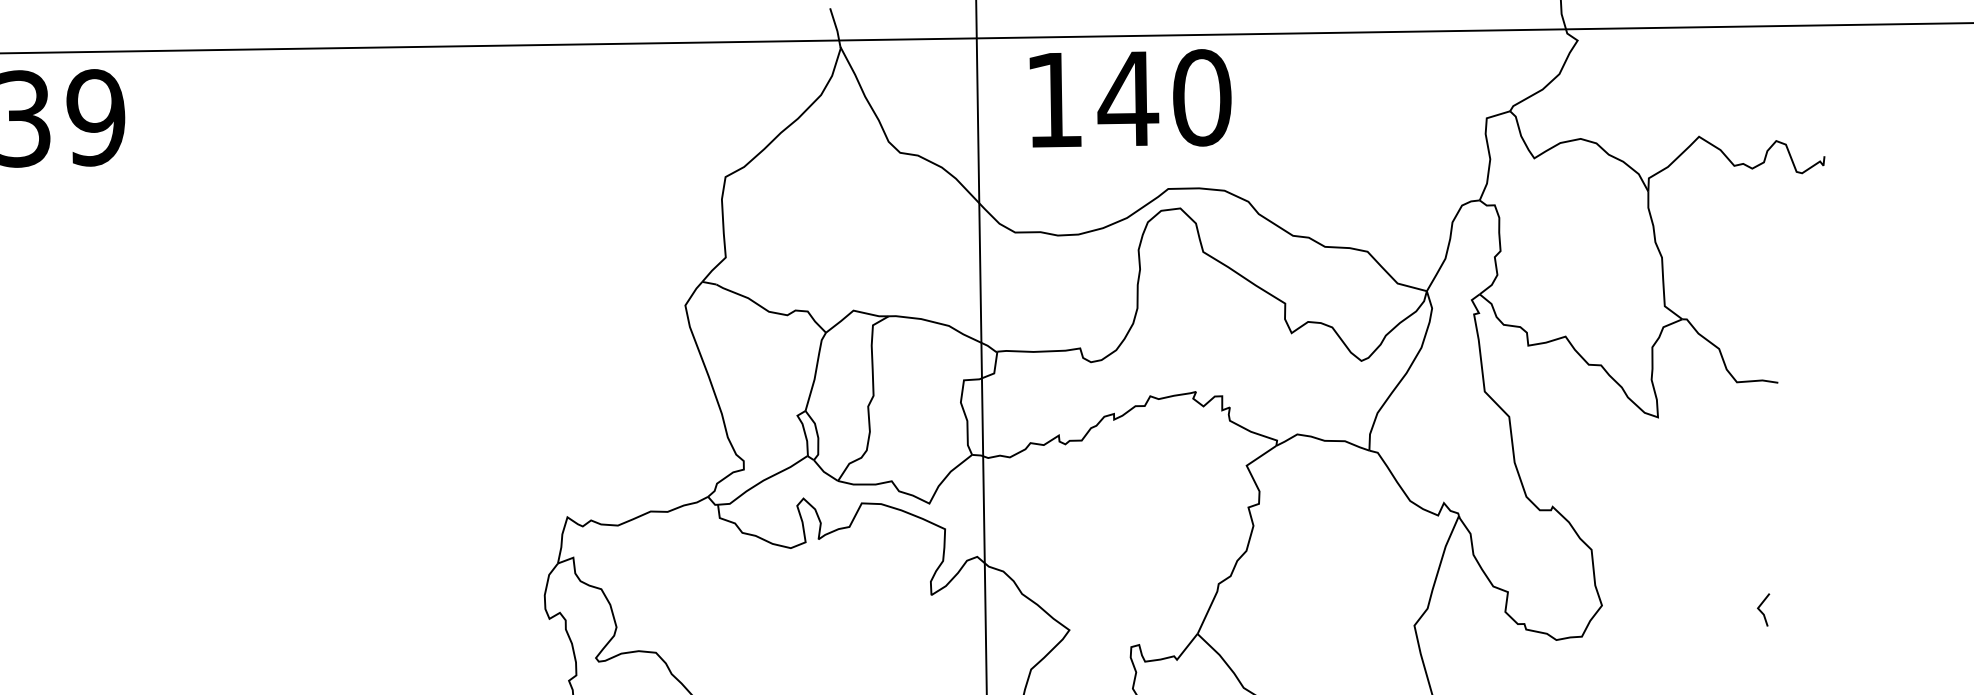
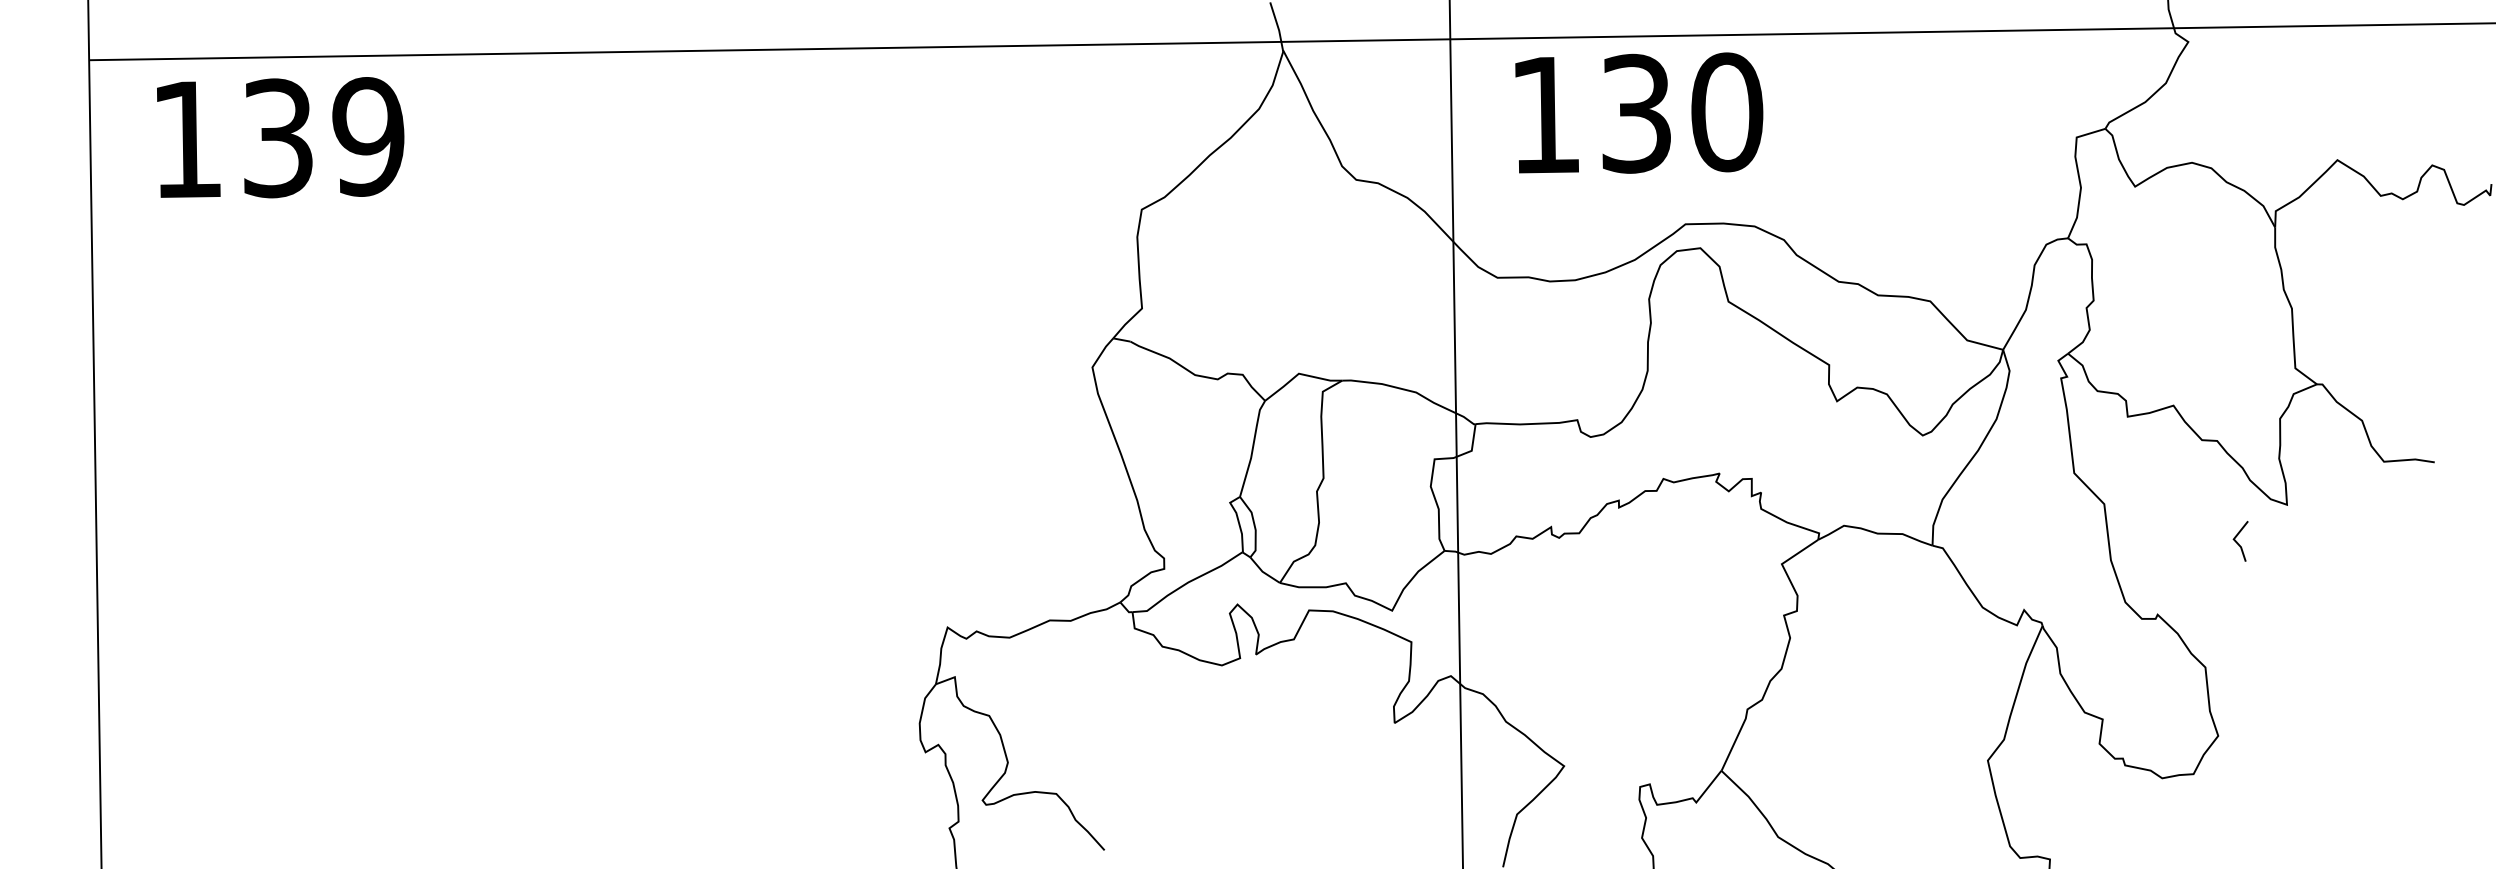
text: (1128, 98) -> (1636, 113), 140 -> 130
line: (1761, 610) -> (2238, 542), moved

